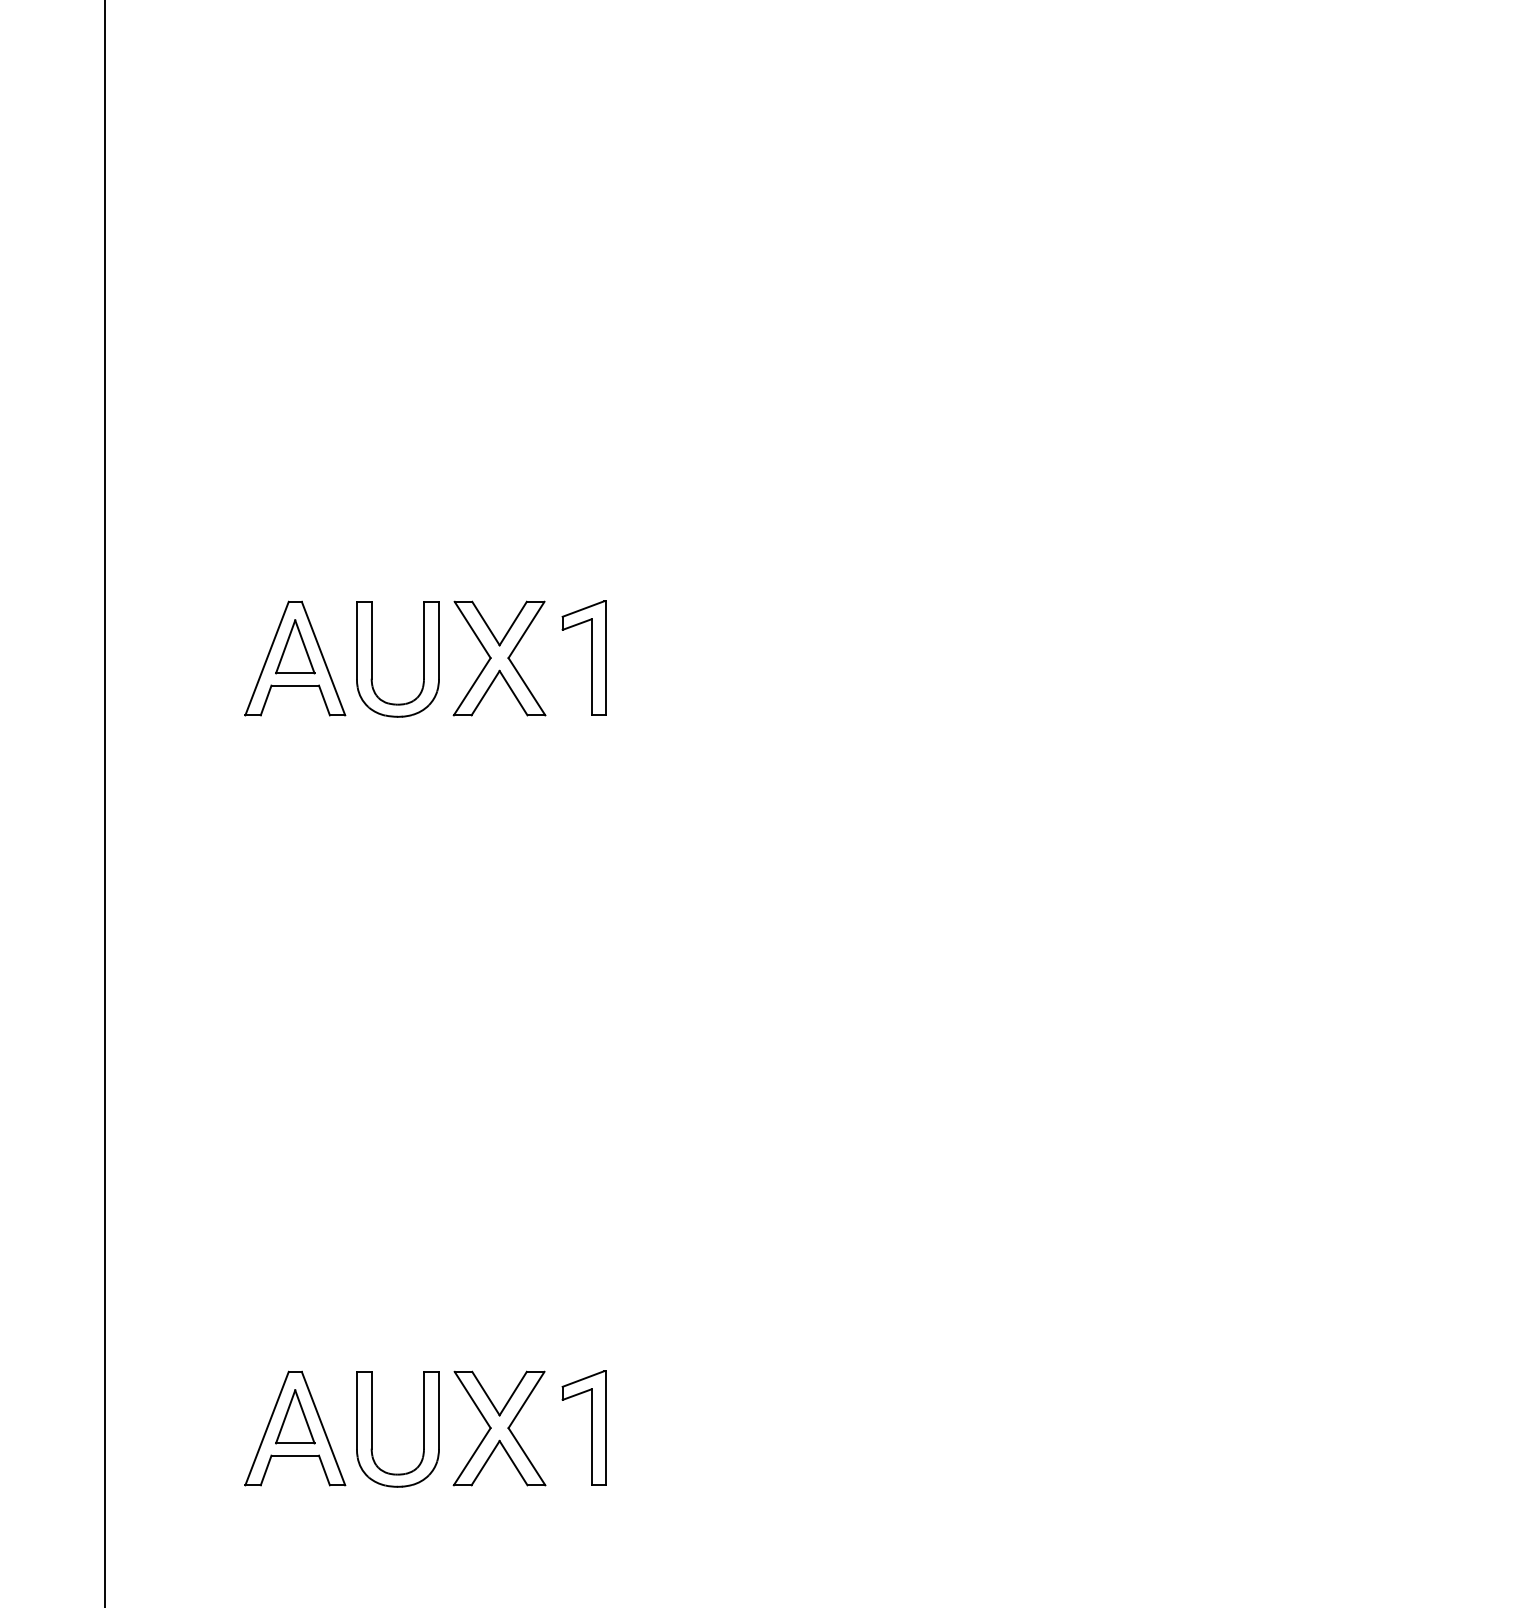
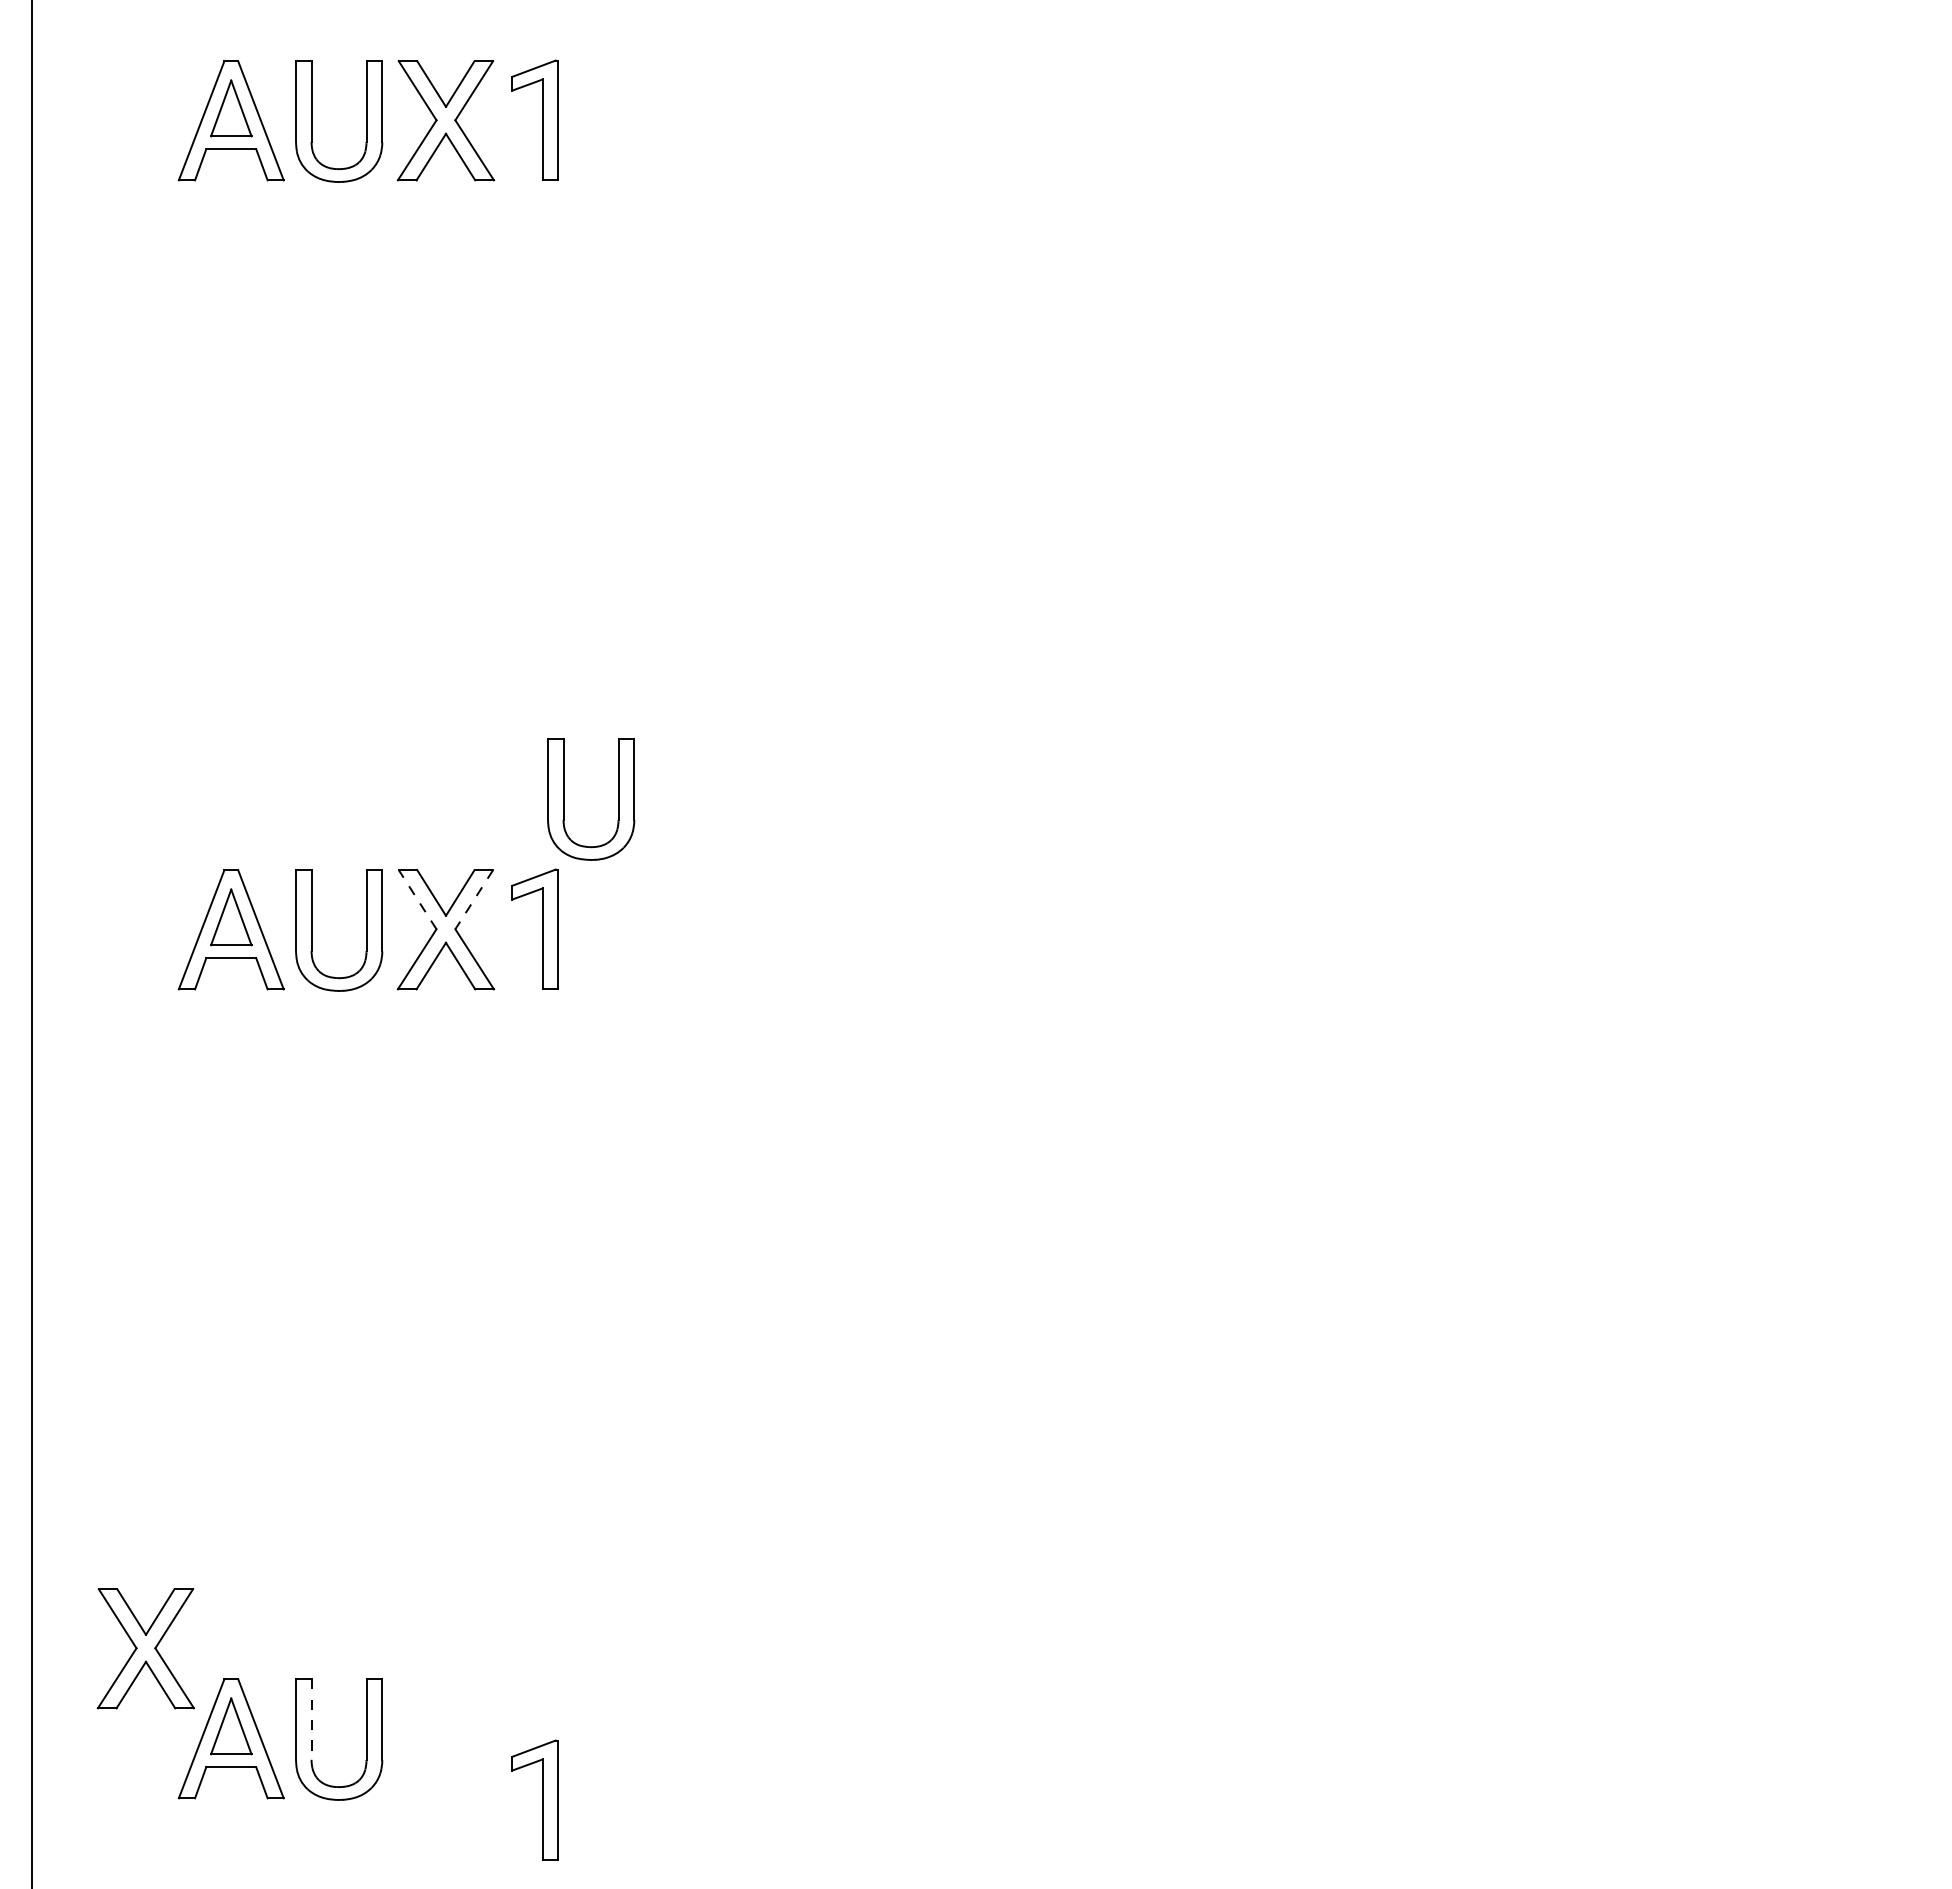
part: (612, 534) -> (564, 799), added
line: (472, 629) -> (417, 899), solid -> dashed
line: (525, 630) -> (473, 900), solid -> dashed
line: (371, 1411) -> (311, 1720), solid -> dashed
part: (591, 1427) -> (542, 1799), moved
part: (499, 1428) -> (145, 1648), moved

